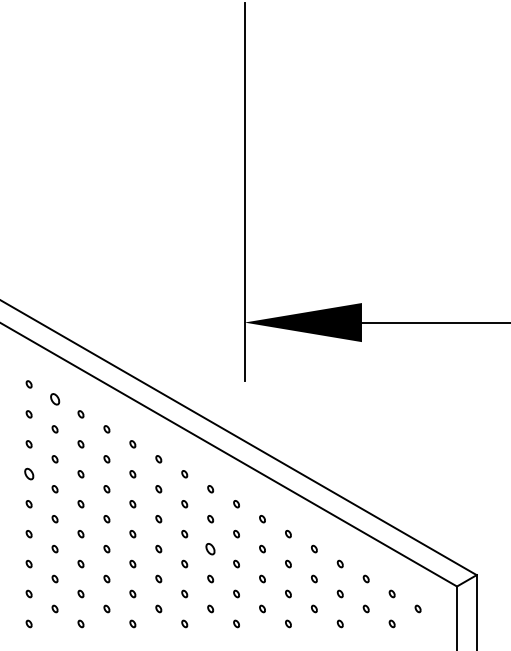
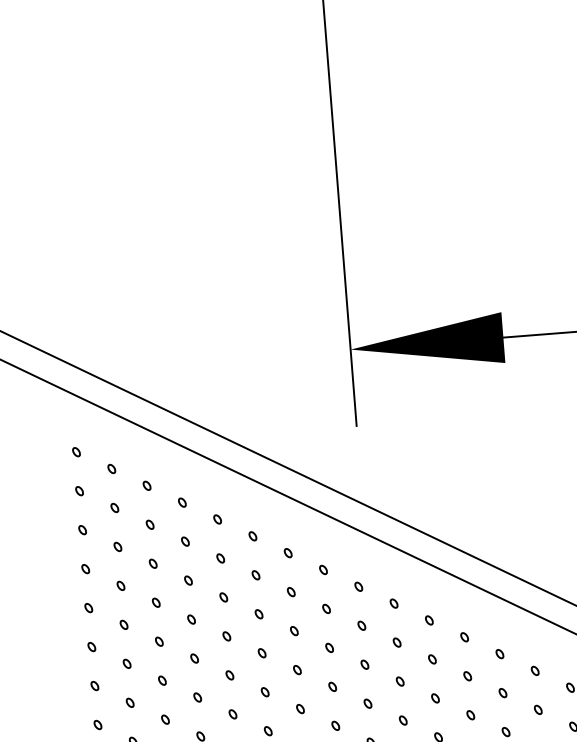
part: (54, 399) -> (111, 469), size x0.62
part: (28, 474) -> (84, 569), size x0.62
part: (210, 548) -> (329, 647), size x0.62

